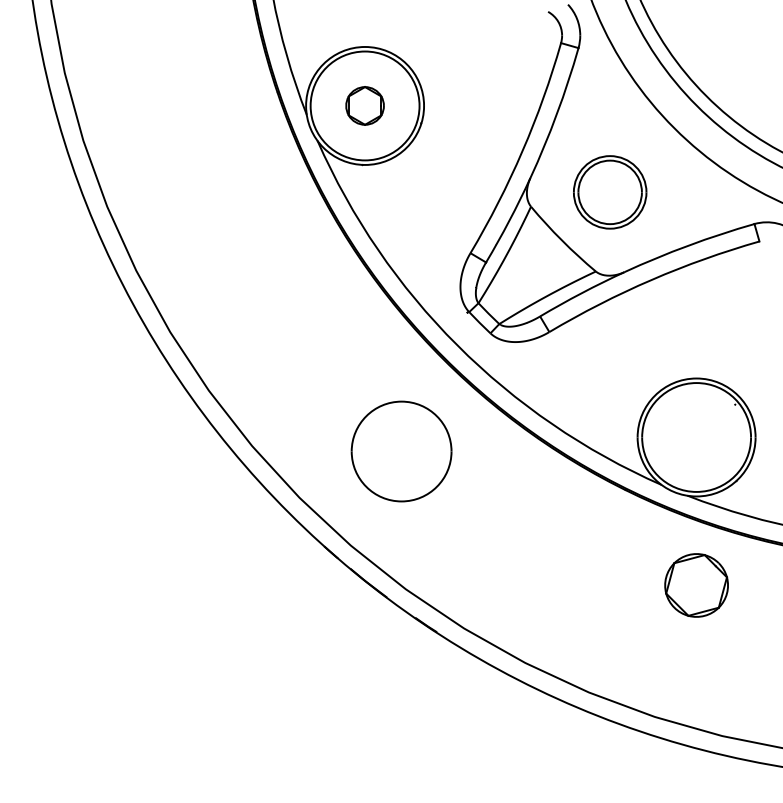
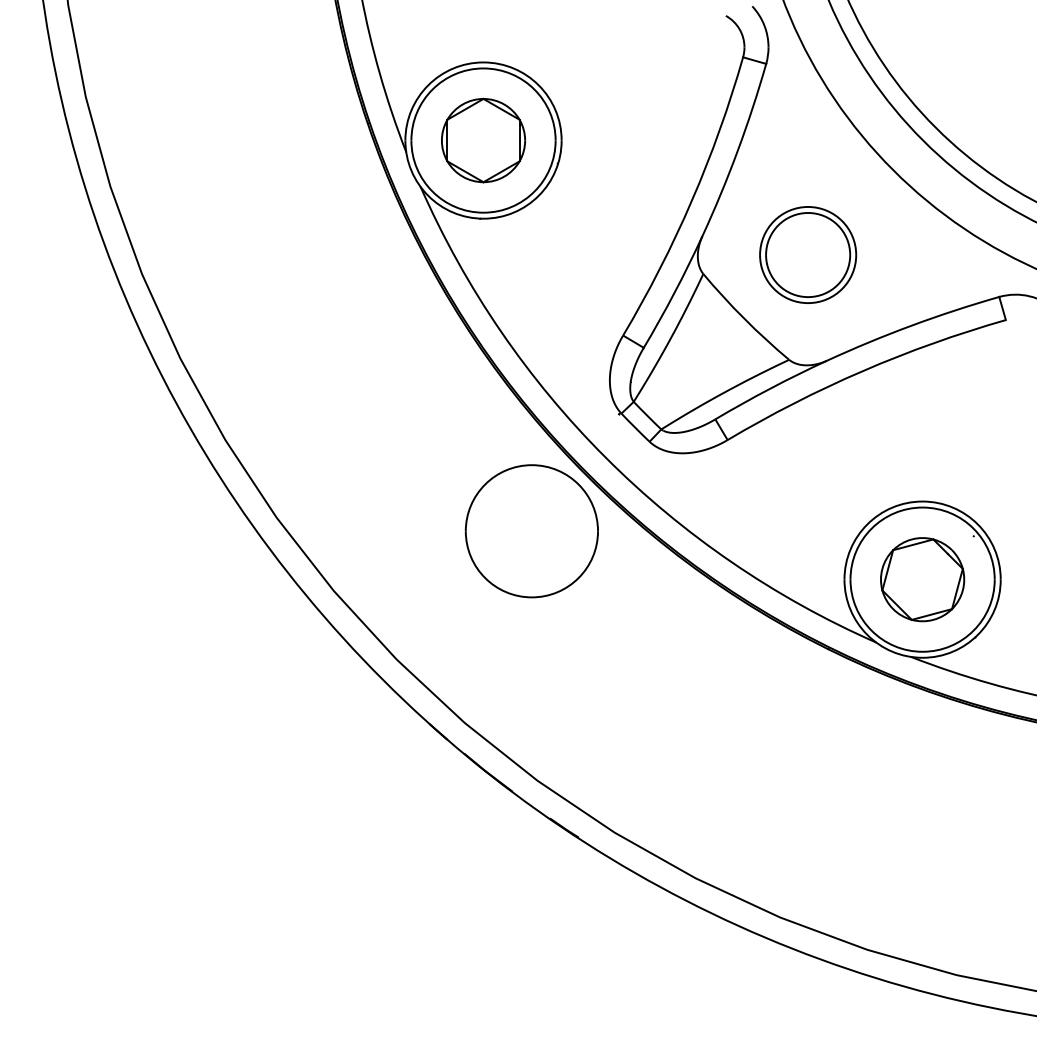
part: (365, 105) -> (483, 140), size x1.67
part: (401, 451) -> (531, 531), moved
part: (696, 585) -> (922, 579), moved

